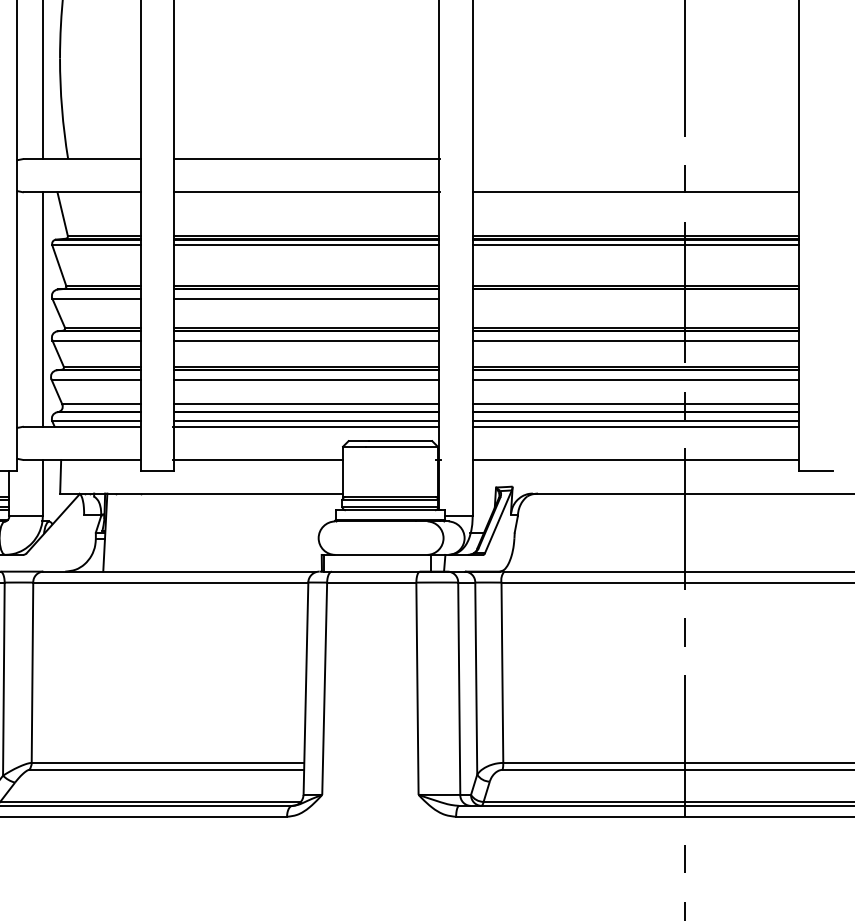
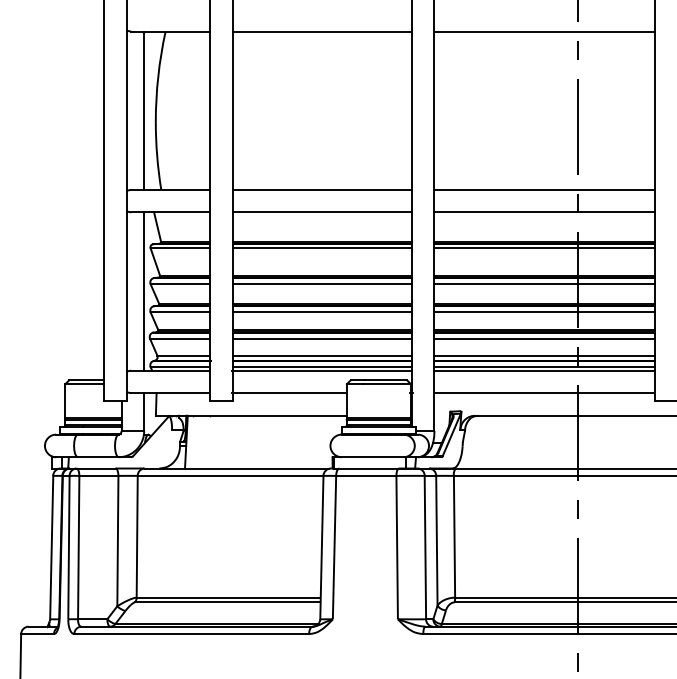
line: (635, 158) -> (544, 189), added
line: (635, 299) -> (544, 284), added

